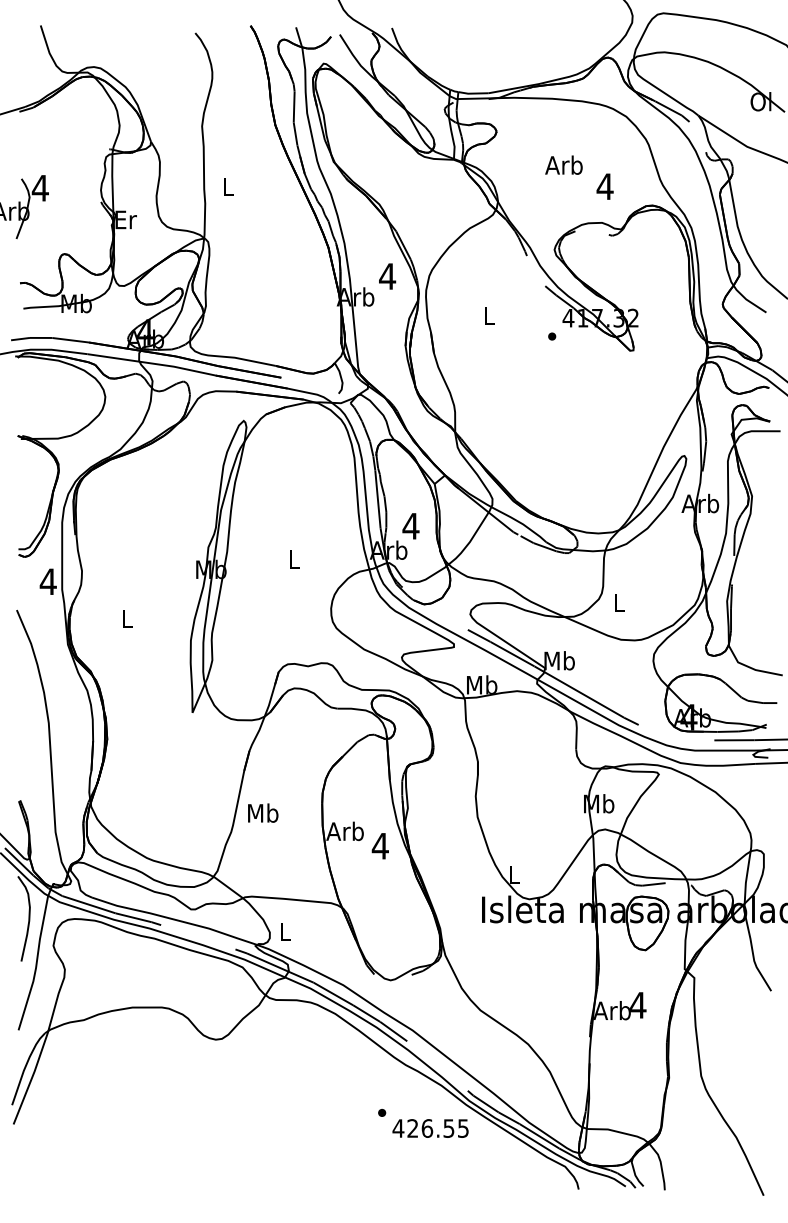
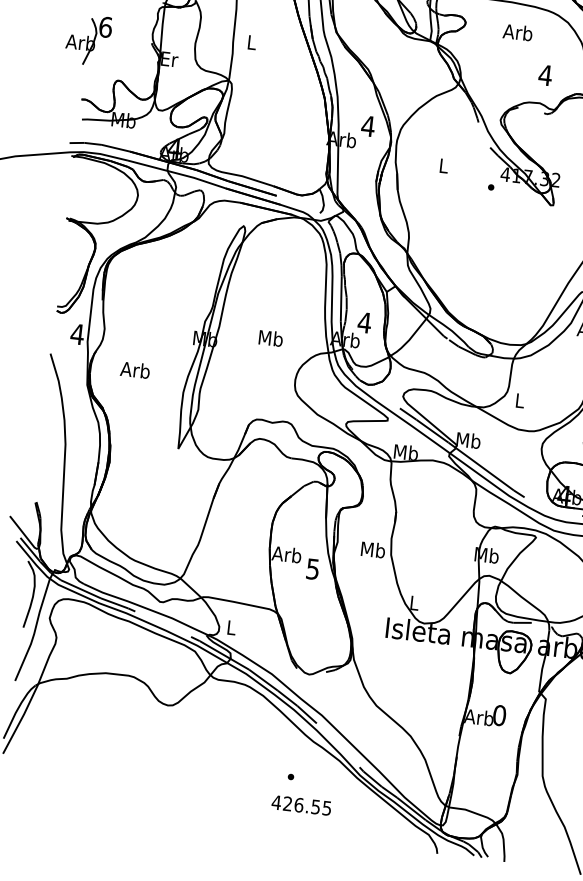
text: (563, 164) -> (517, 31), moved
text: (39, 187) -> (105, 26), 4 -> 6
text: (294, 559) -> (271, 338), L -> Mb
text: (126, 618) -> (135, 369), L -> Arb
text: (263, 812) -> (373, 549), moved
text: (379, 846) -> (312, 569), 4 -> 5
text: (638, 1004) -> (500, 714), 4 -> 0
text: (430, 1128) -> (301, 805), moved

